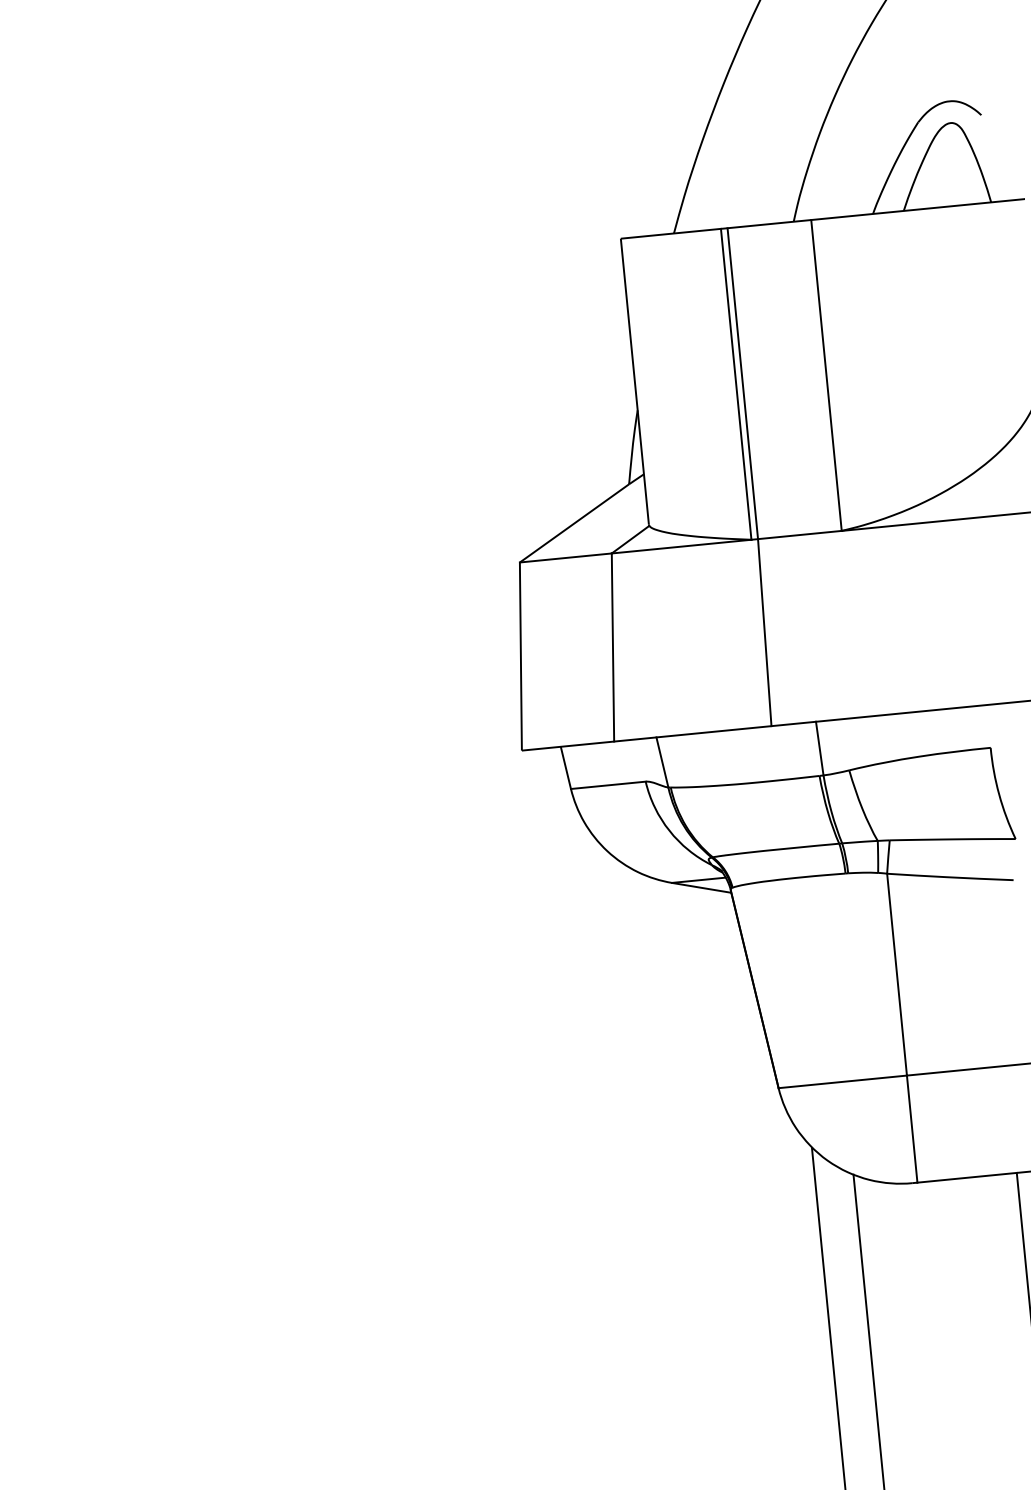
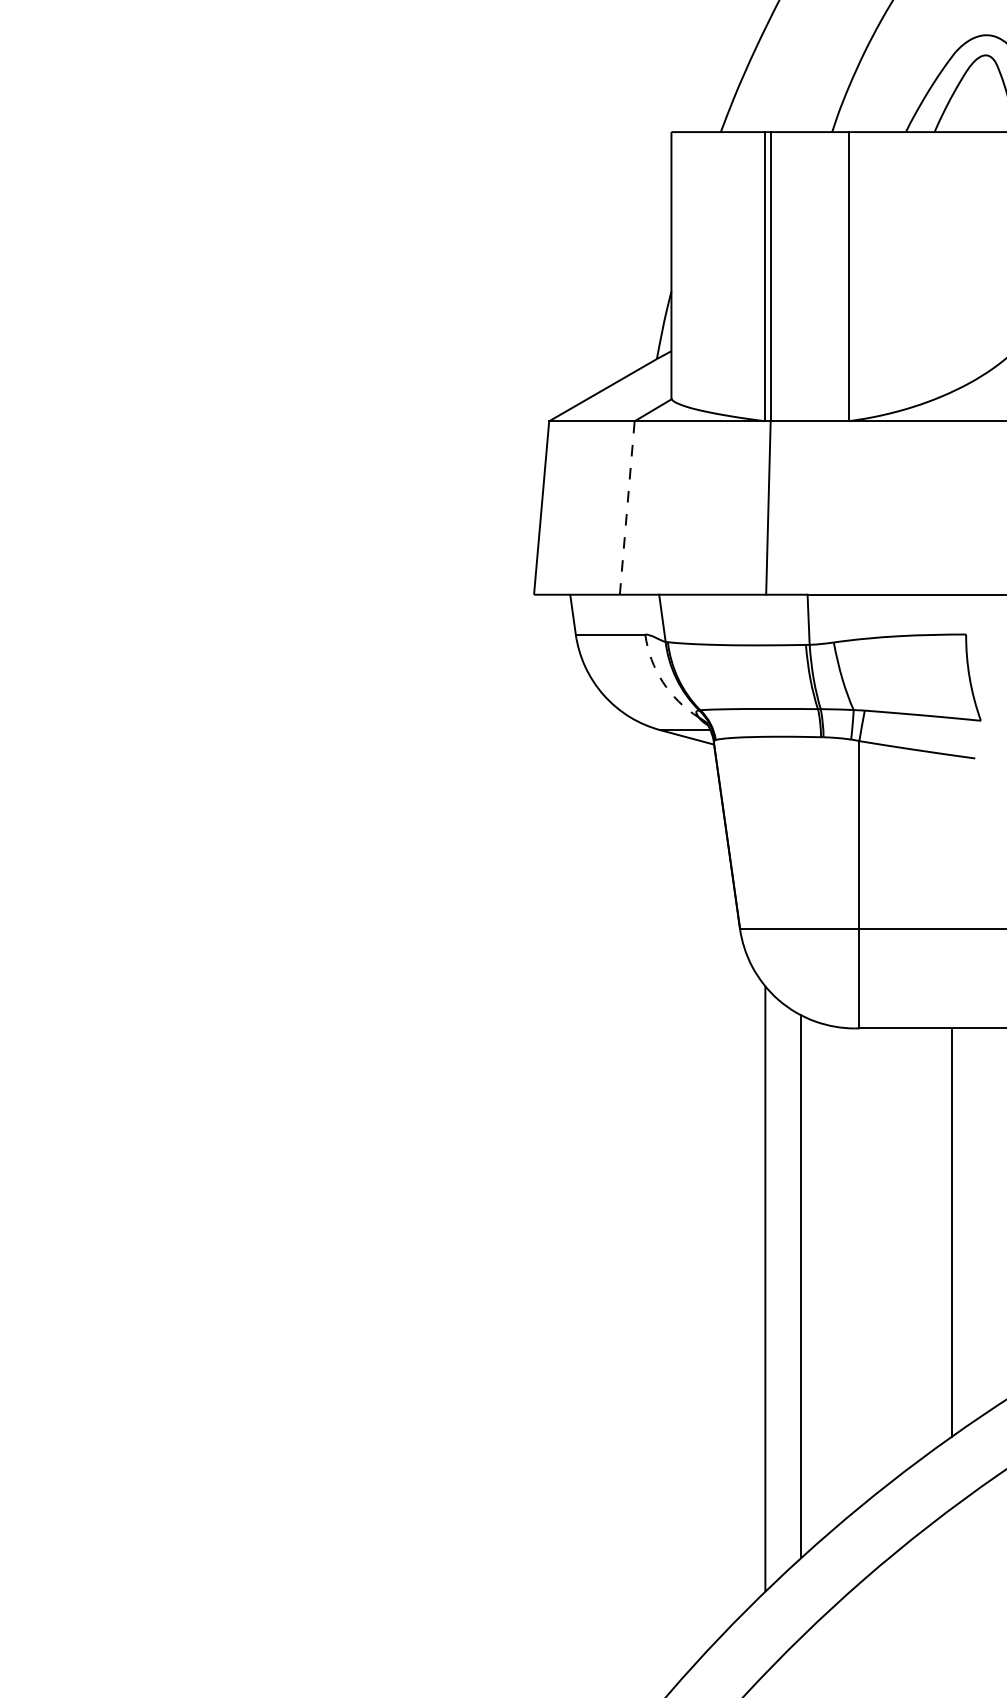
line: (613, 646) -> (627, 507), solid -> dashed
arc: (669, 830) -> (662, 681), solid -> dashed

